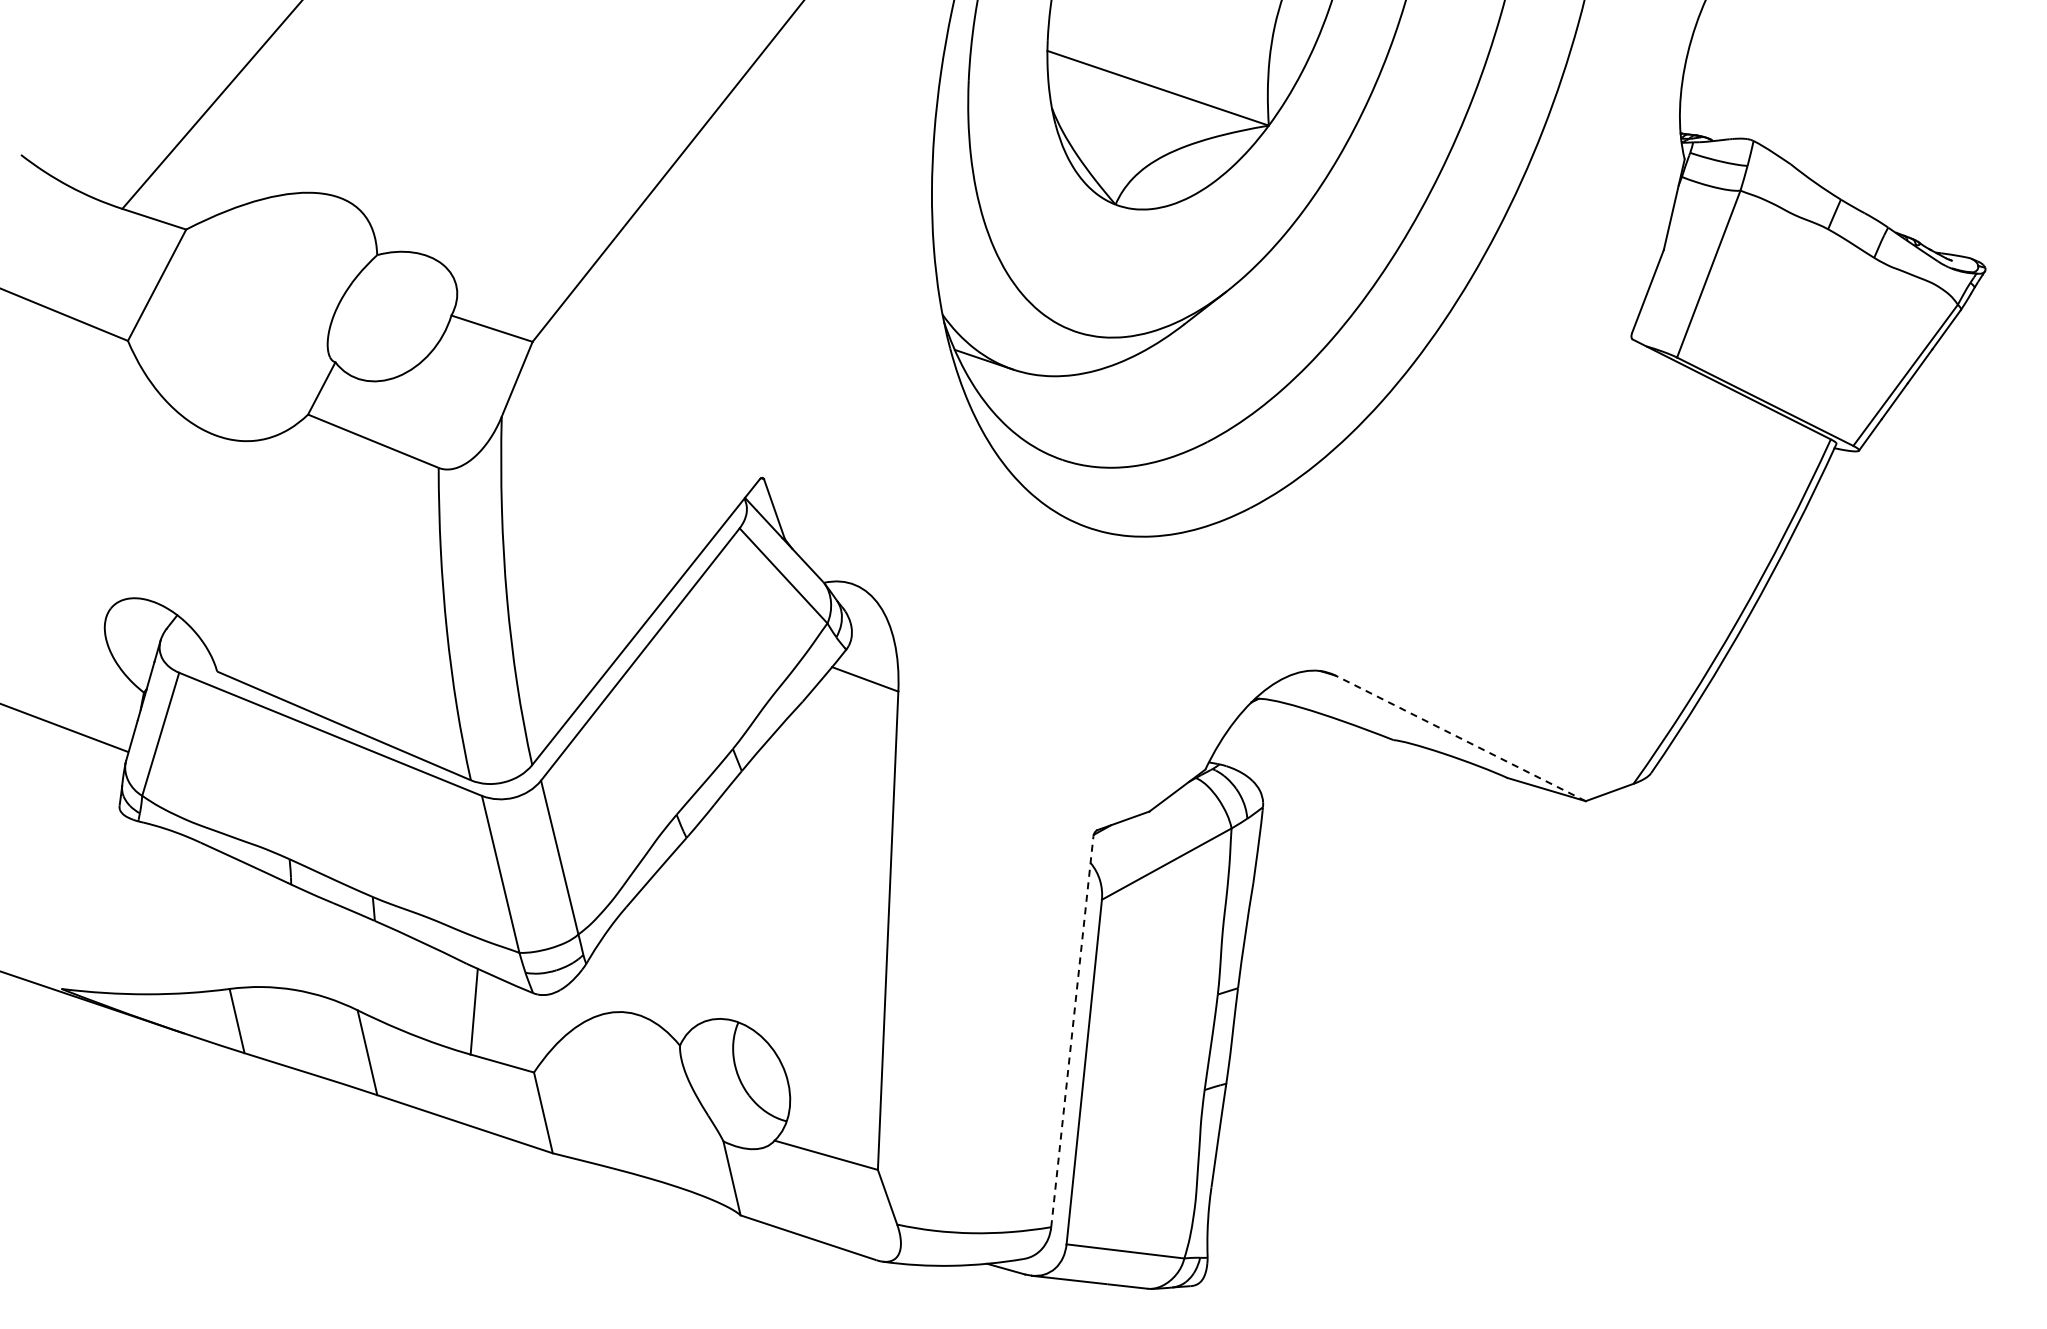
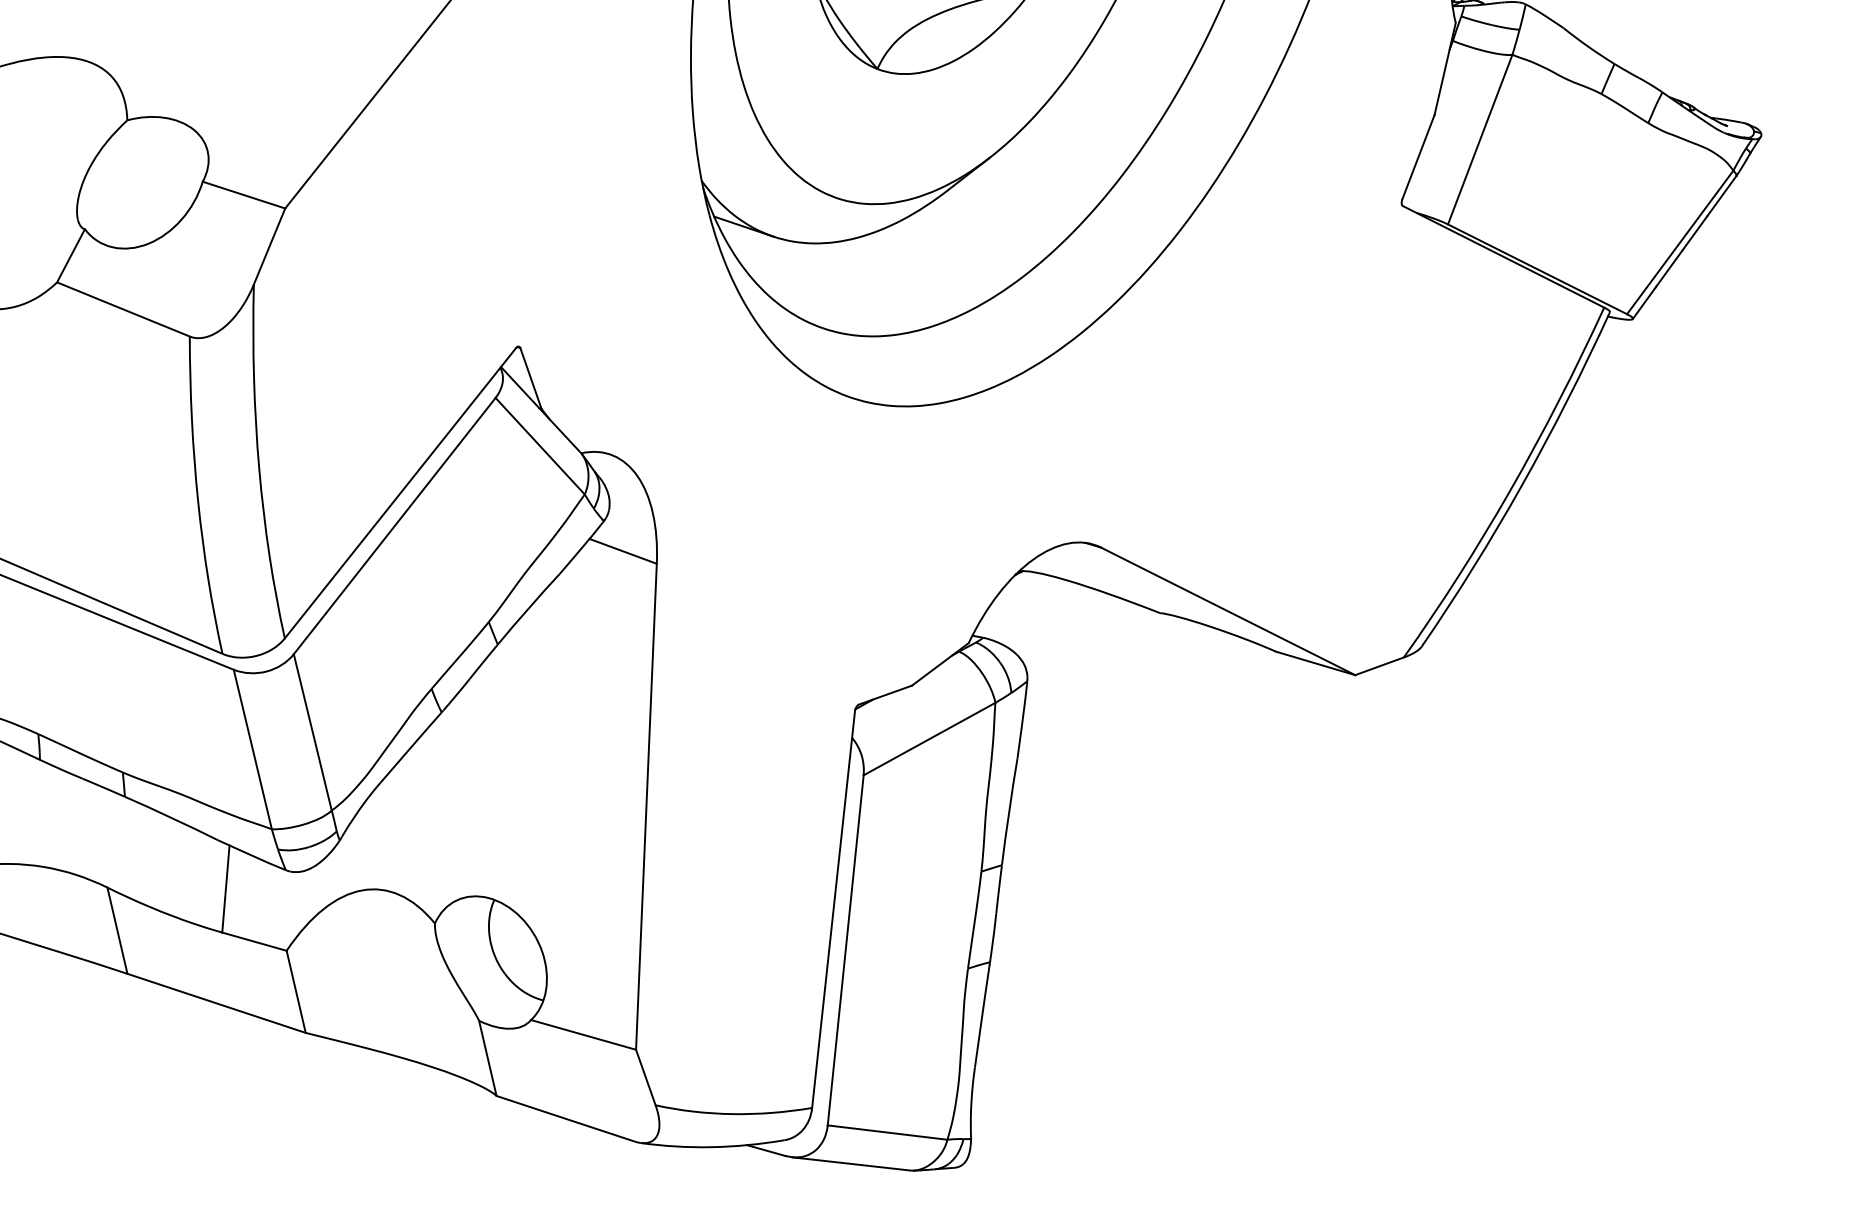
line: (1460, 738) -> (1227, 611), dashed -> solid
line: (1072, 1031) -> (833, 909), dashed -> solid

